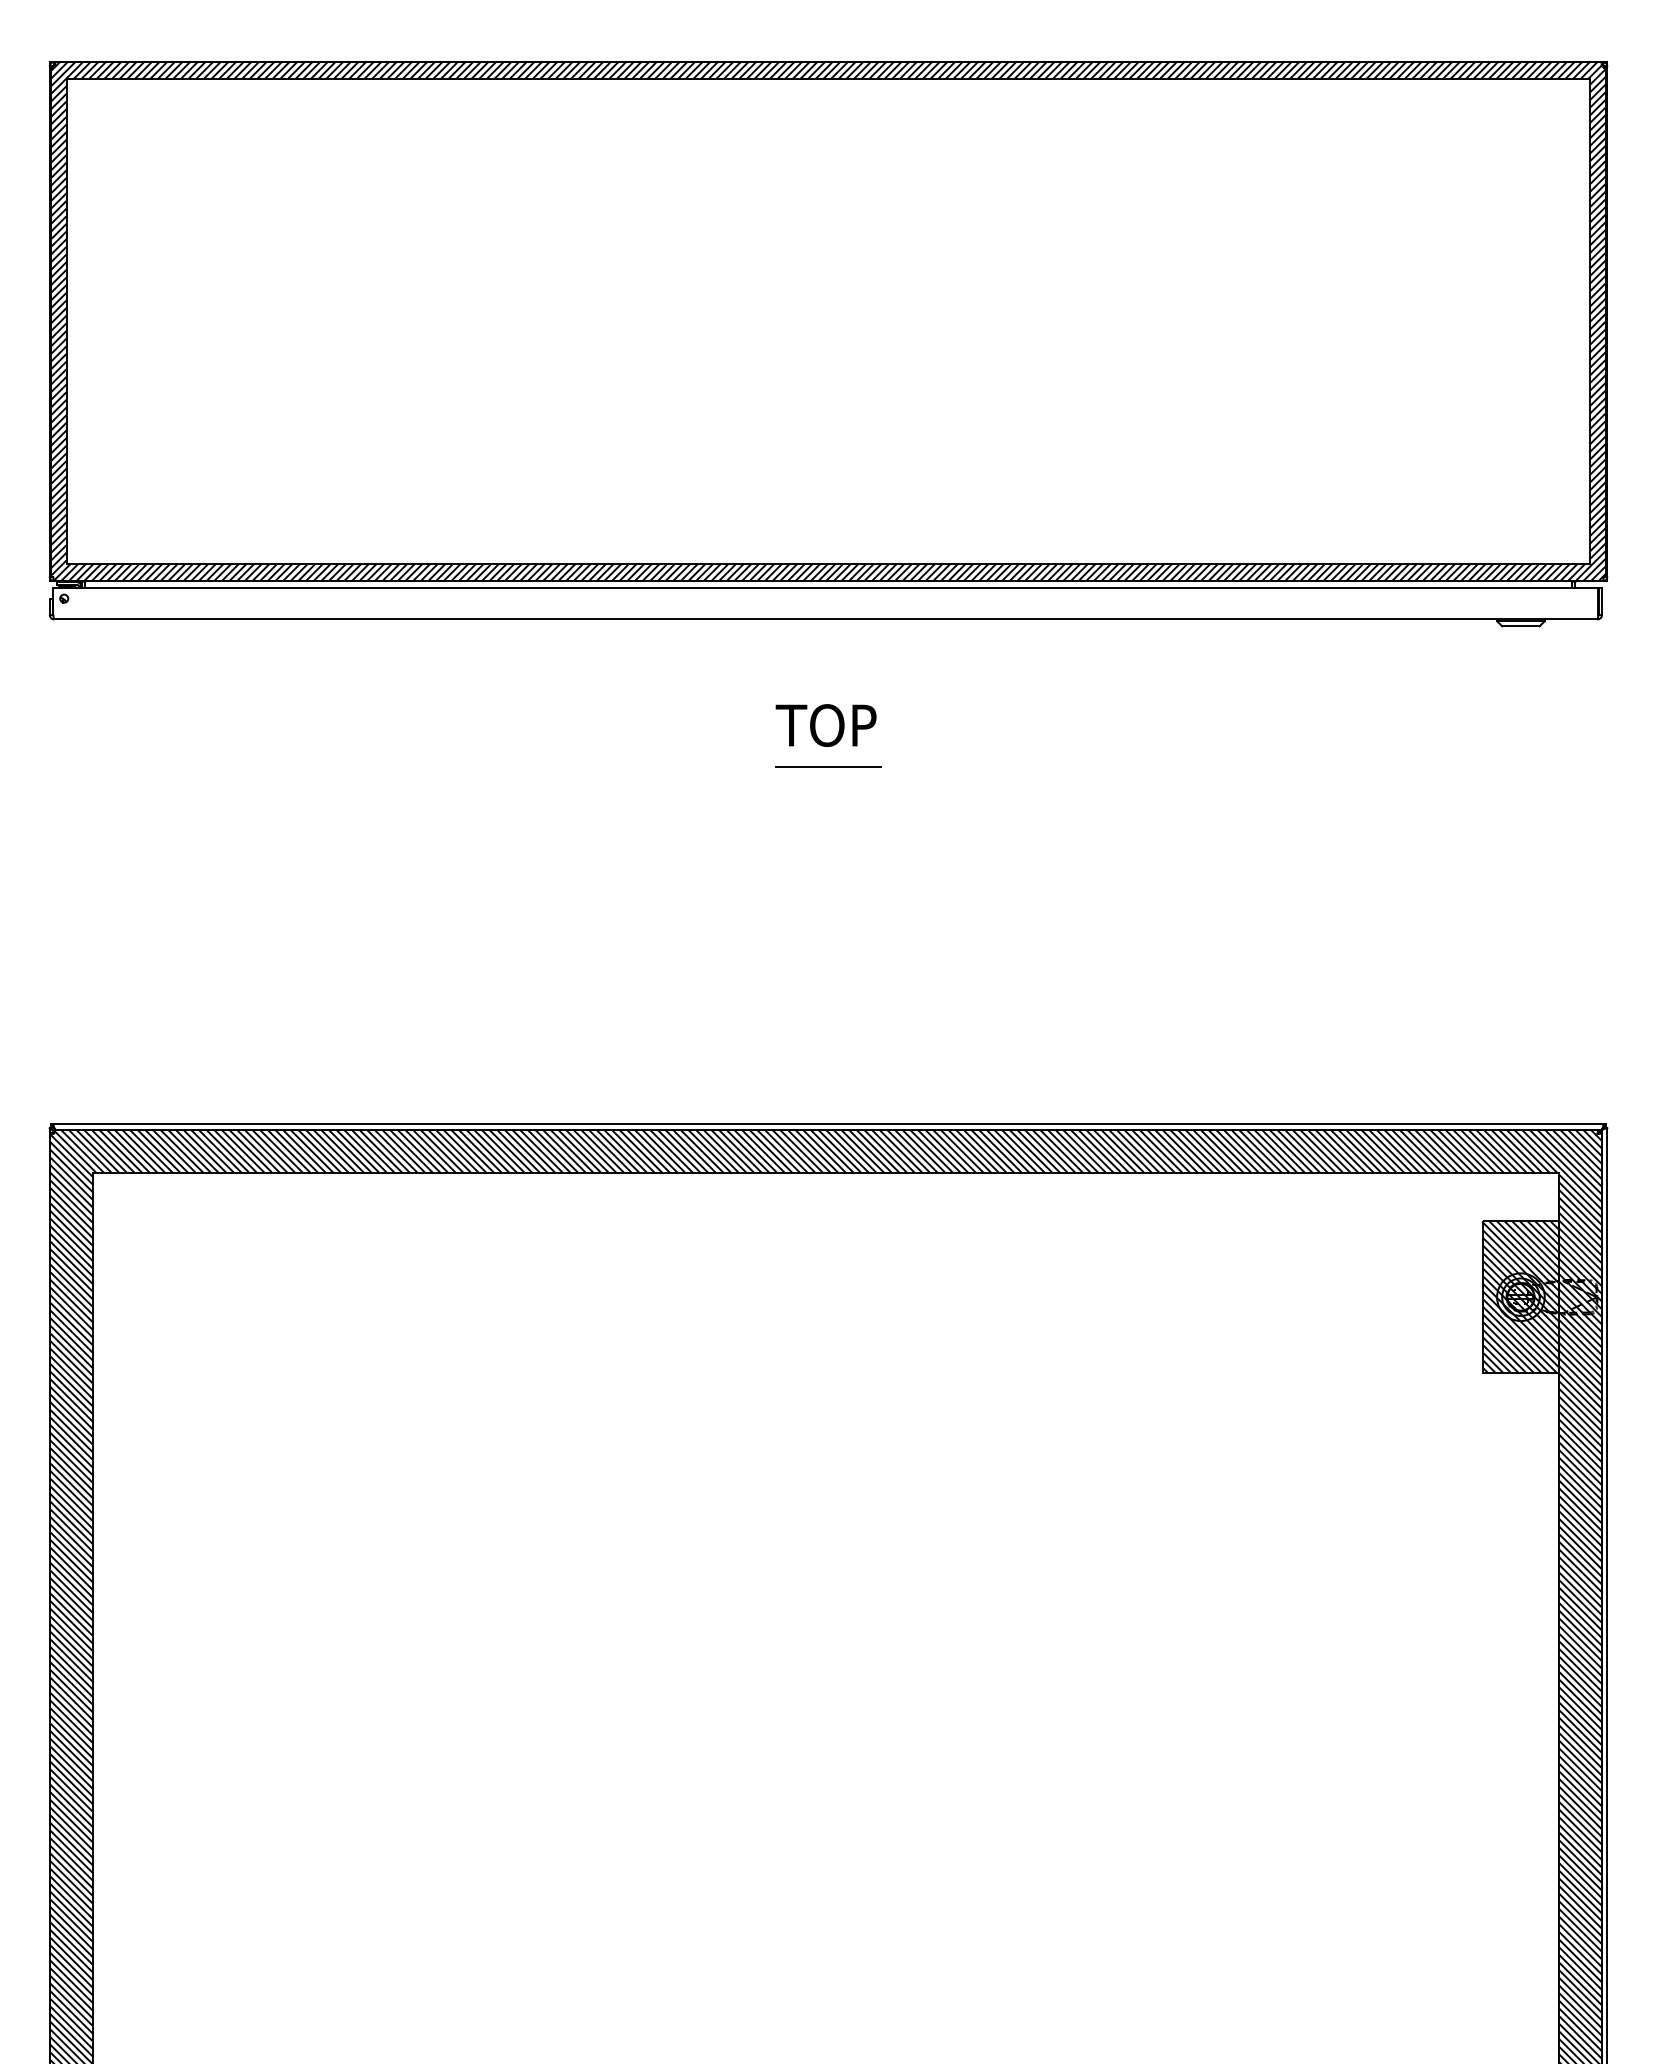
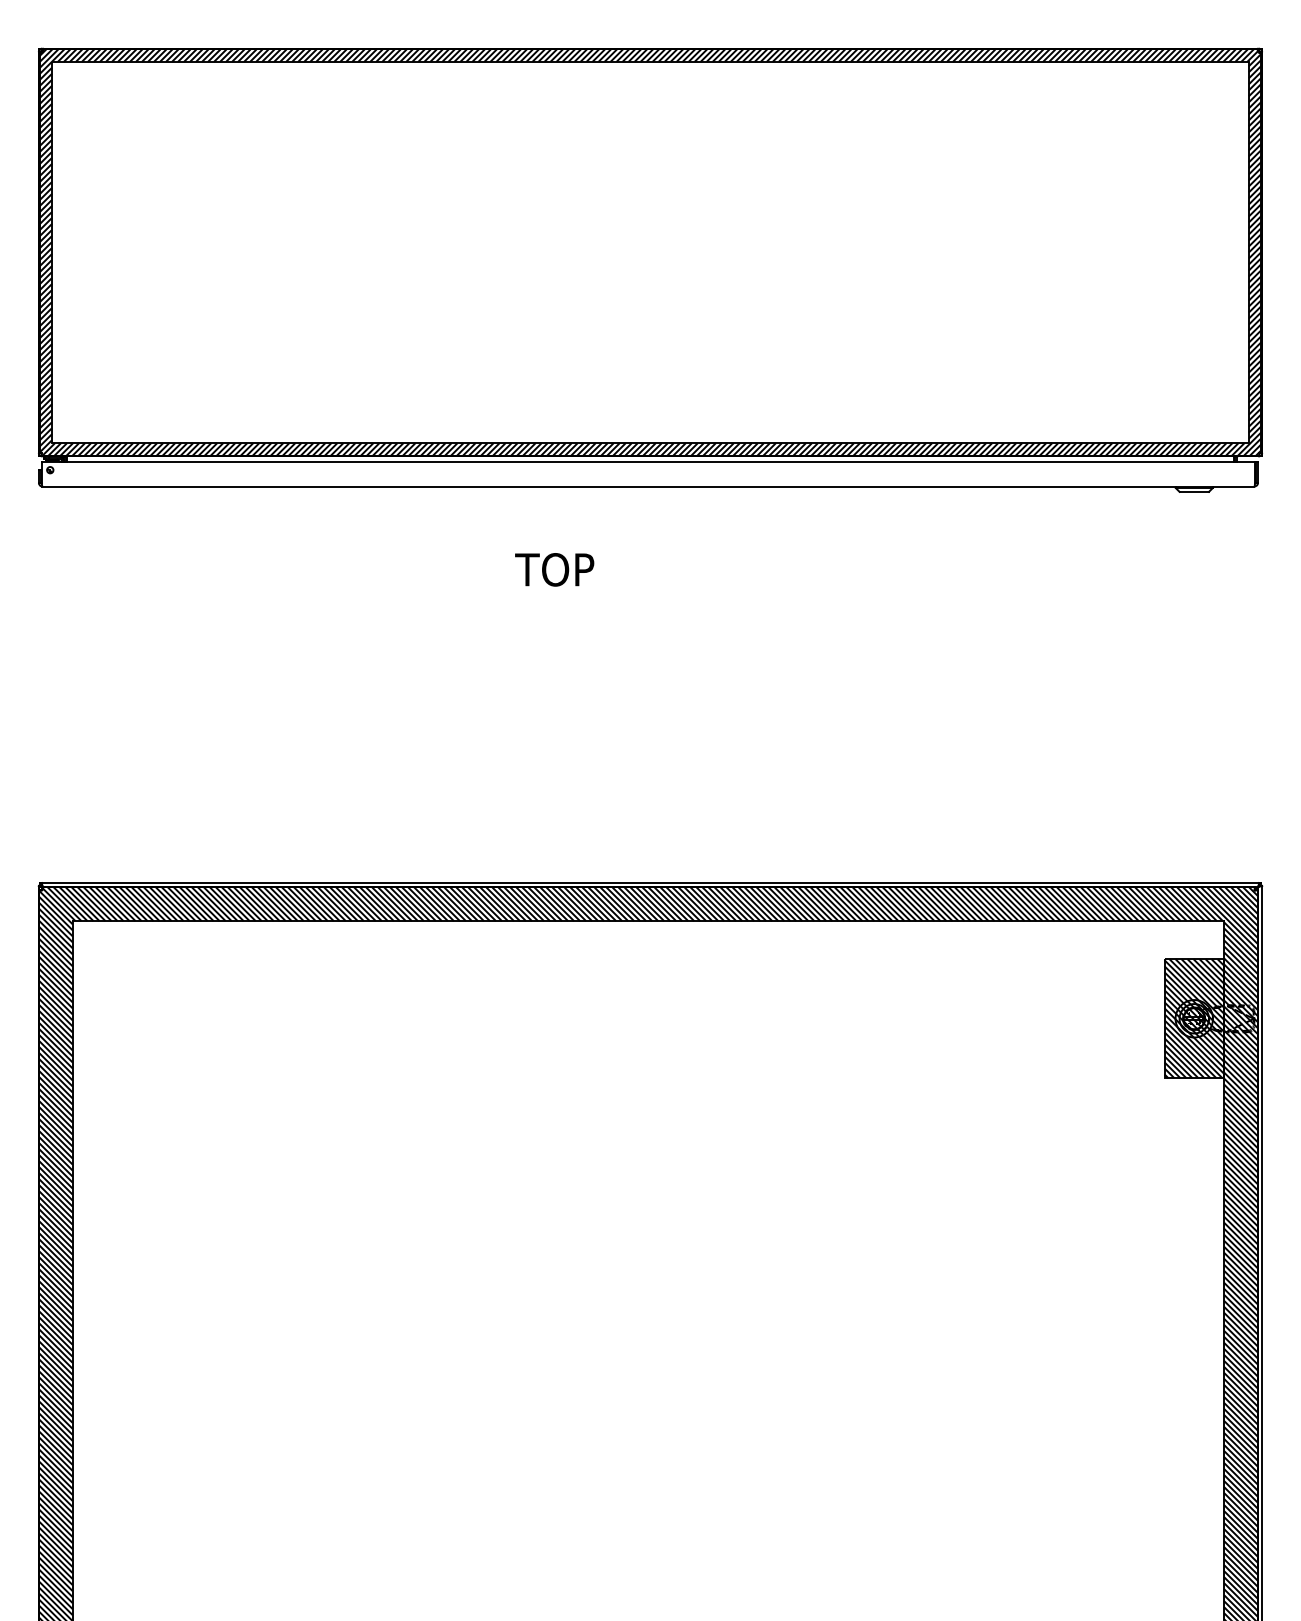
text: (825, 725) -> (554, 569), moved
line: (828, 767) -> (650, 602), removed

